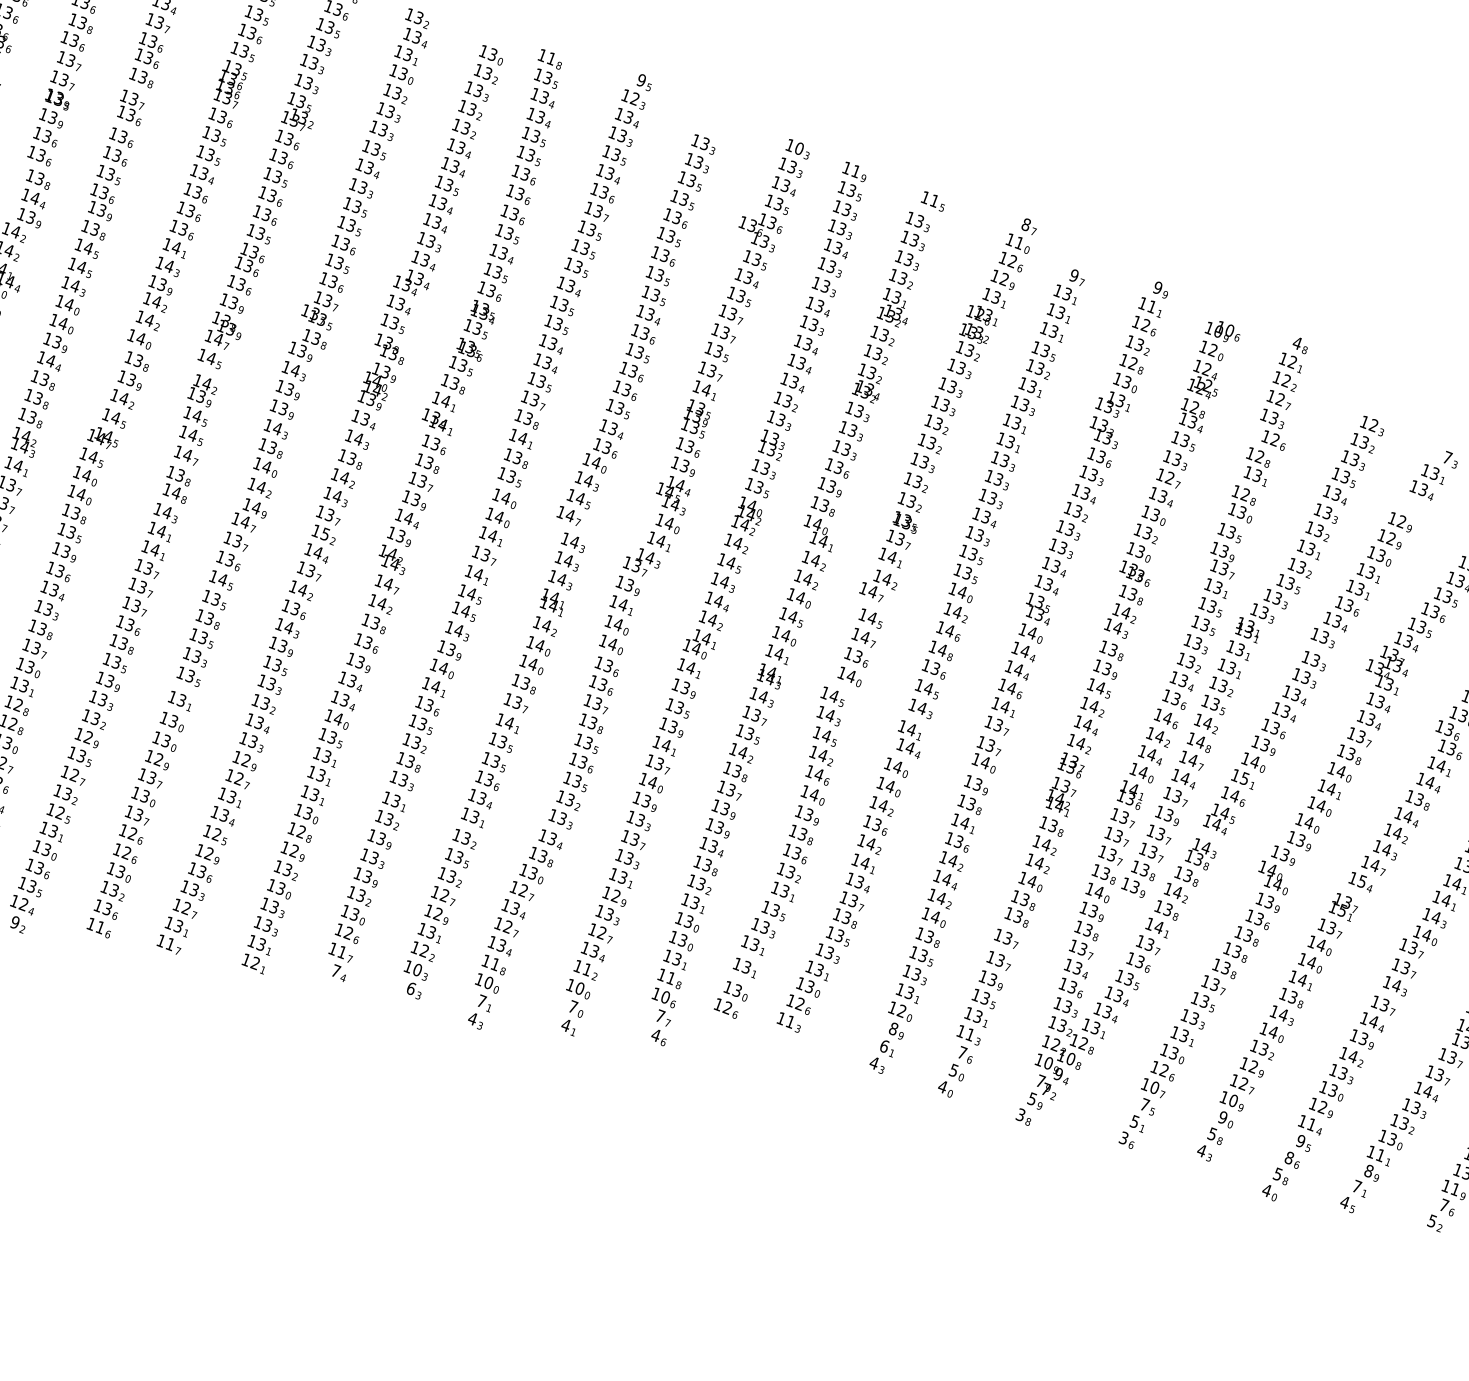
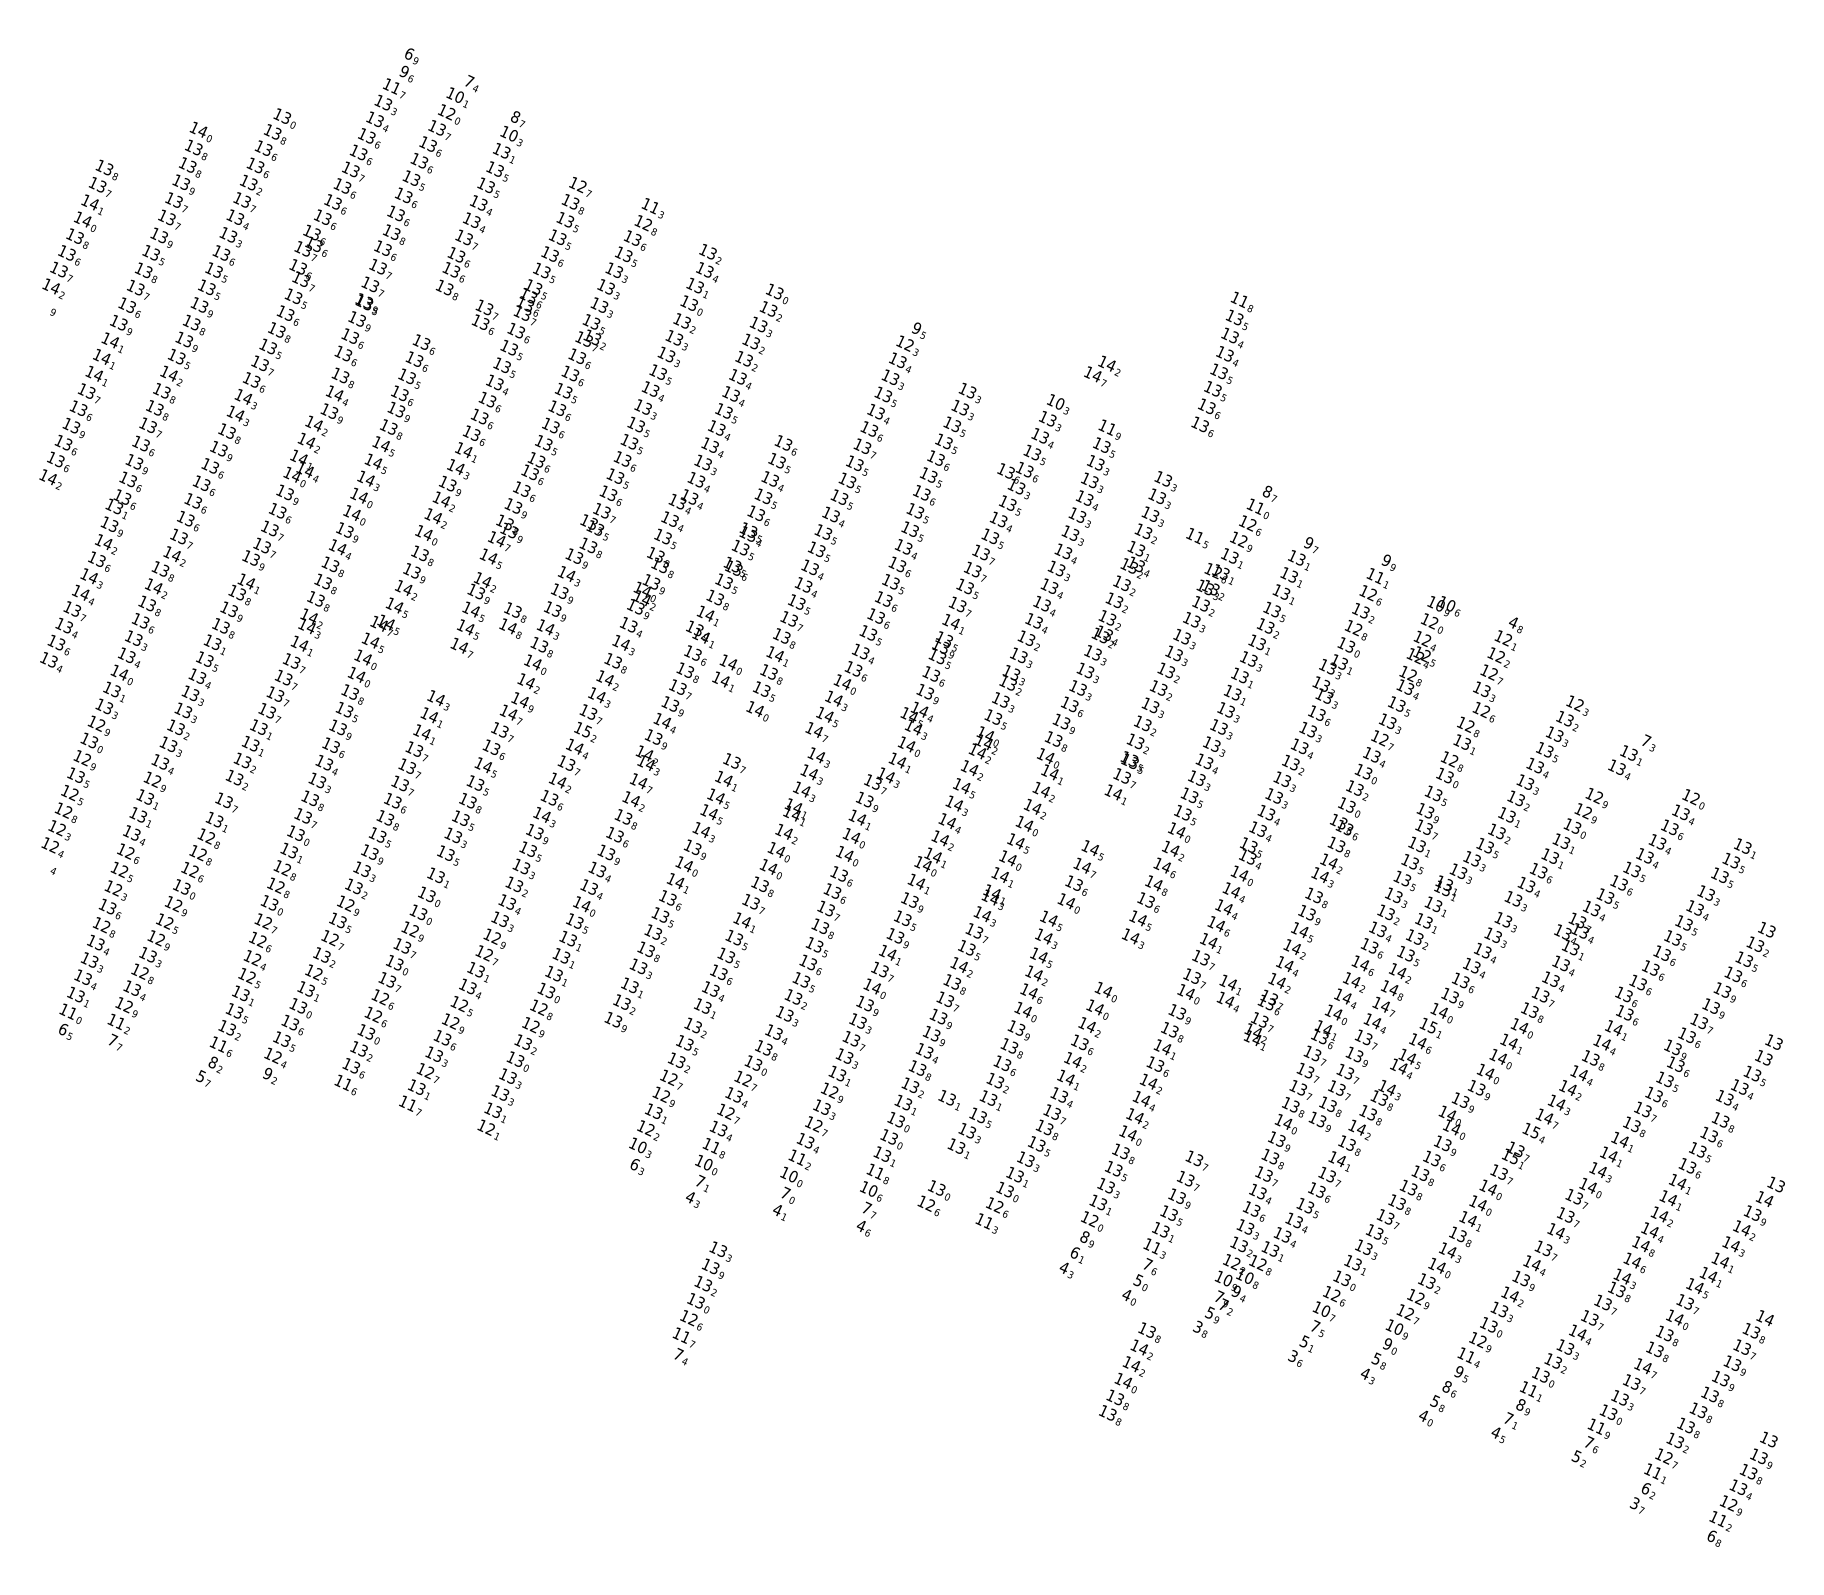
text: (129, 107) -> (484, 316), moved
text: (534, 127) -> (1222, 364), moved
text: (932, 201) -> (1197, 538), moved
text: (176, 484) -> (512, 620), moved
text: (493, 527) -> (726, 673), moved
text: (878, 585) -> (1102, 370), moved
text: (908, 739) -> (1228, 993), moved
text: (1033, 871) -> (1129, 1373), moved
text: (356, 915) -> (701, 1303), moved
text: (743, 968) -> (948, 1100), moved

